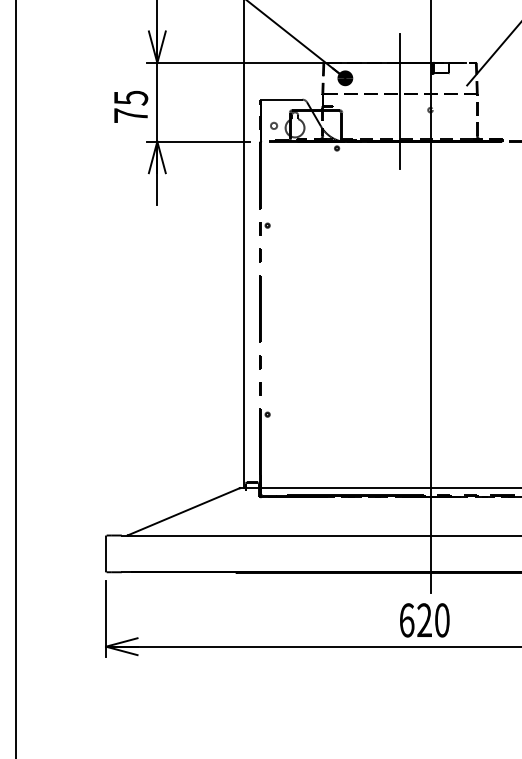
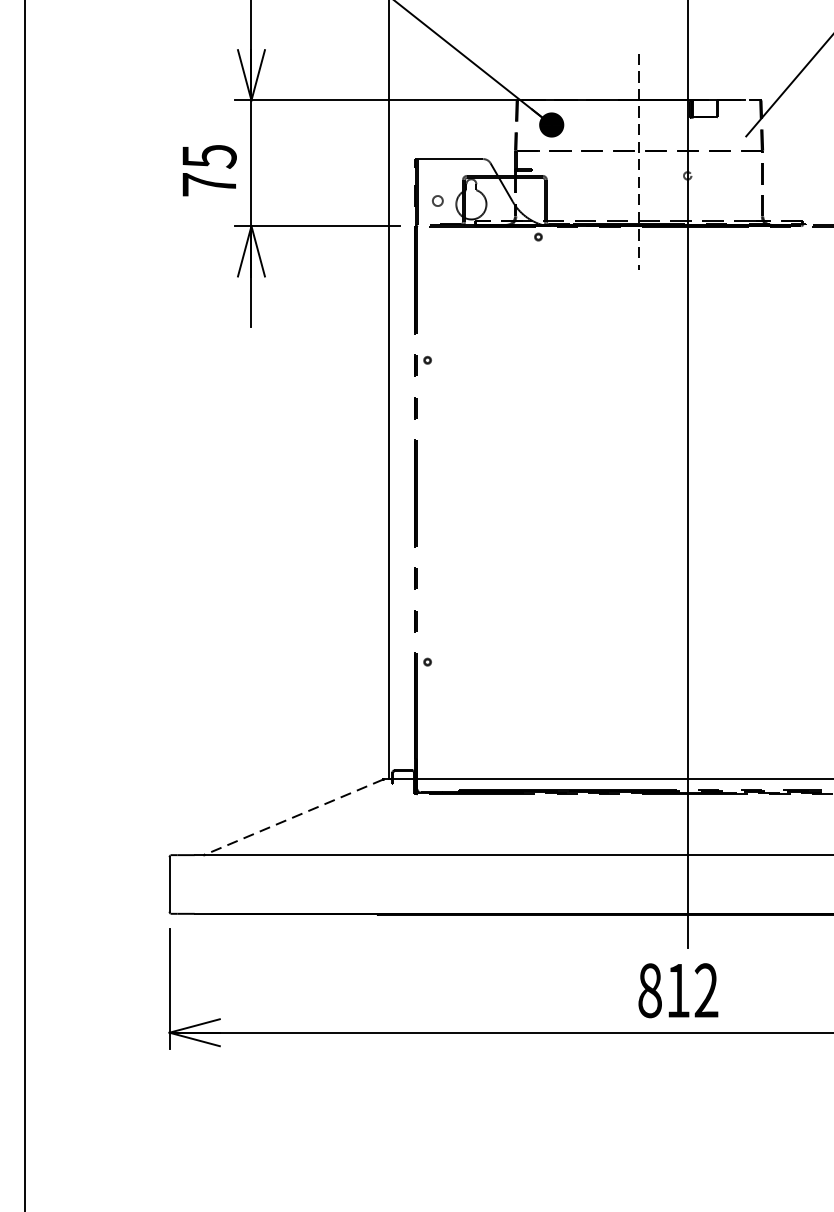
line: (400, 101) -> (639, 162), solid -> dashed
line: (183, 511) -> (293, 816), solid -> dashed
text: (424, 620) -> (678, 990), 620 -> 812

